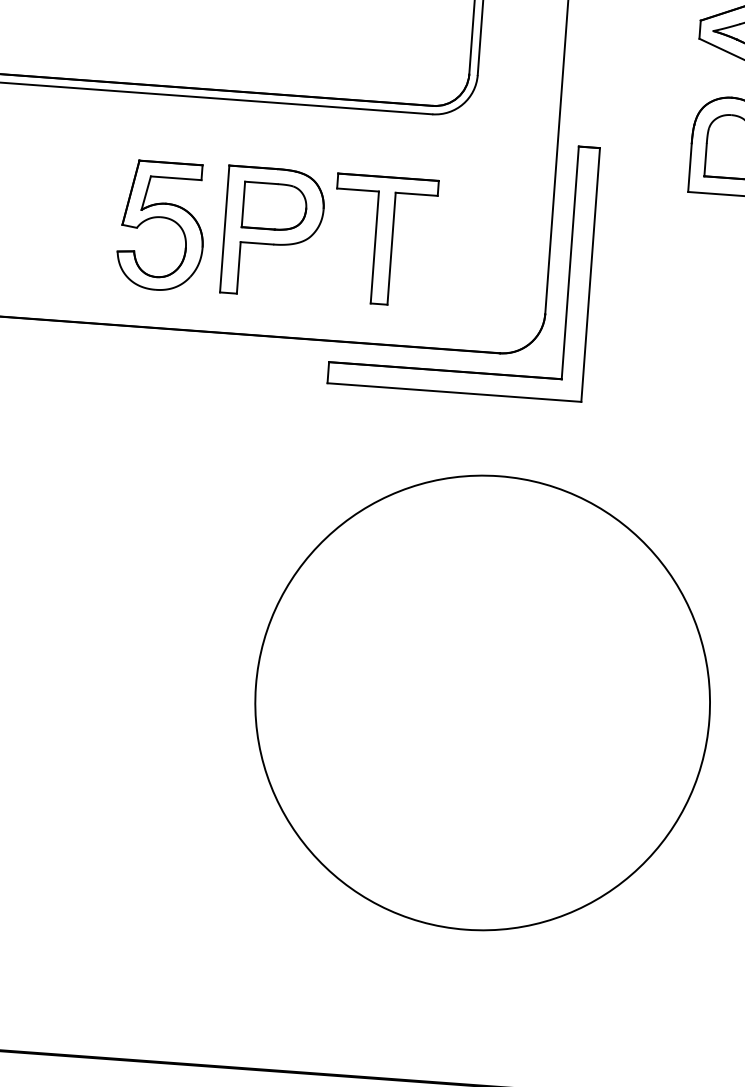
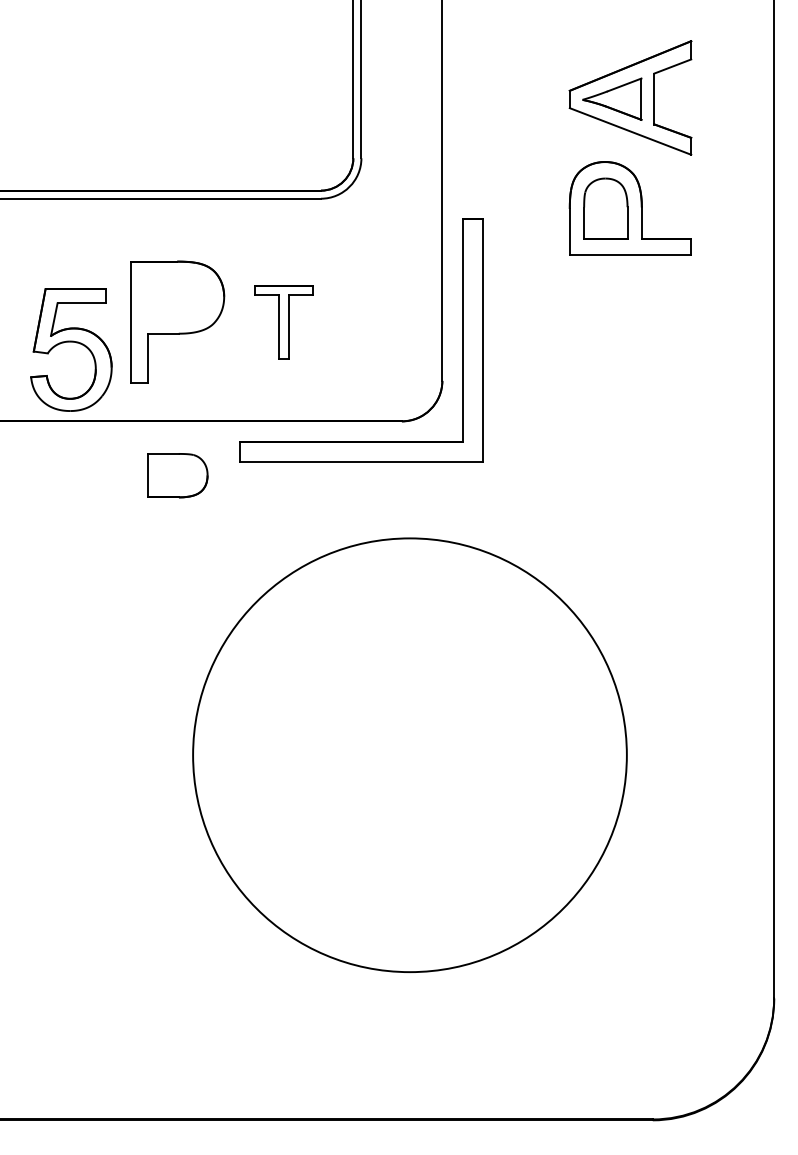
part: (274, 206) -> (177, 475), moved
part: (162, 218) -> (71, 342), moved
part: (383, 240) -> (283, 322), size x0.6

